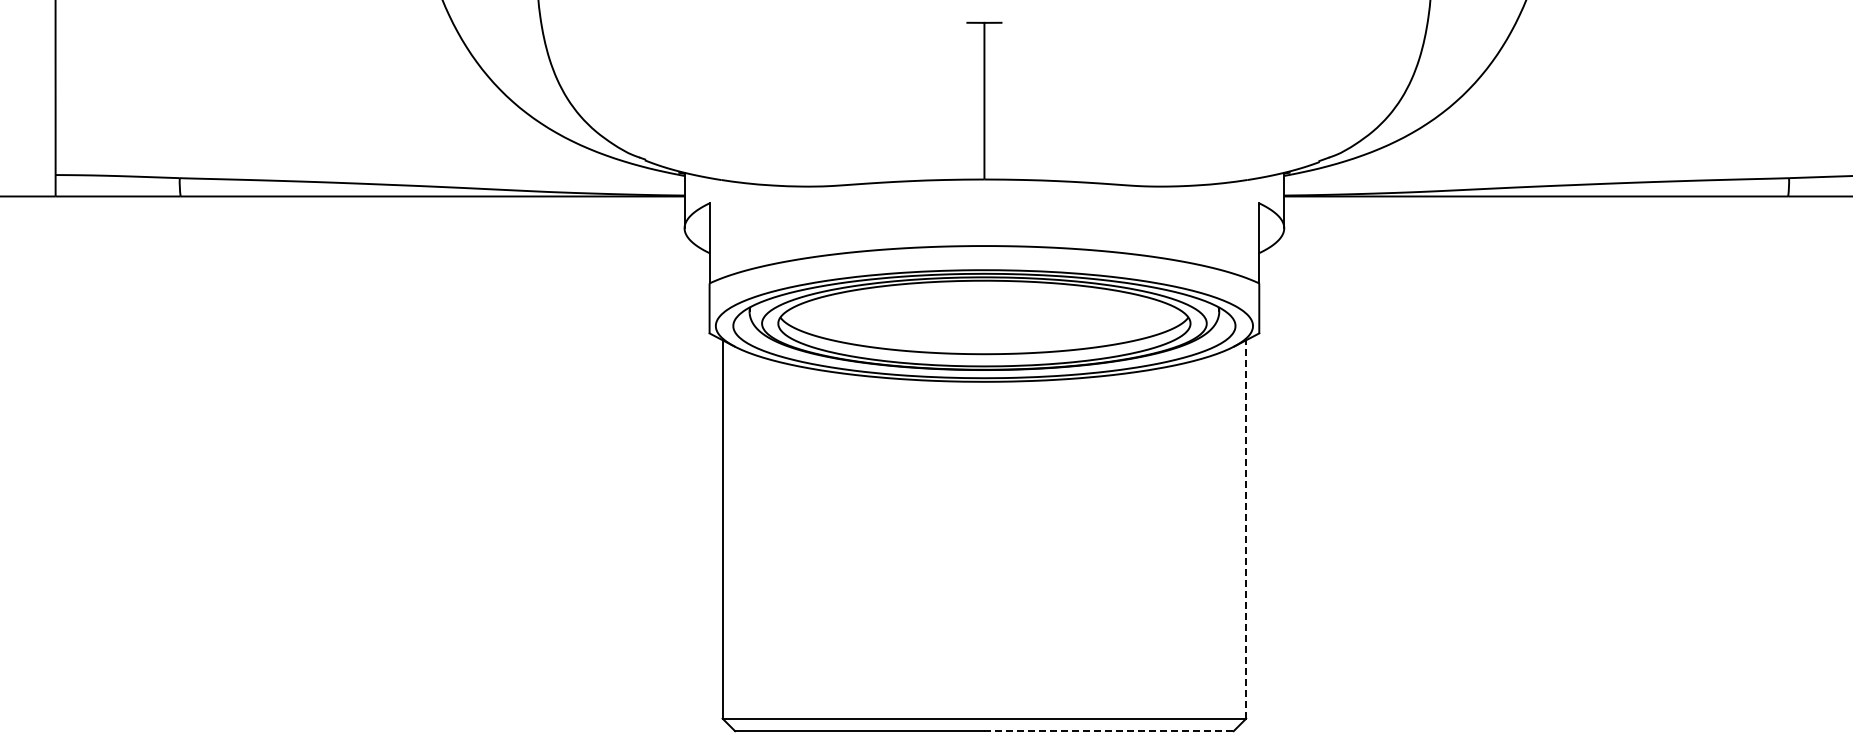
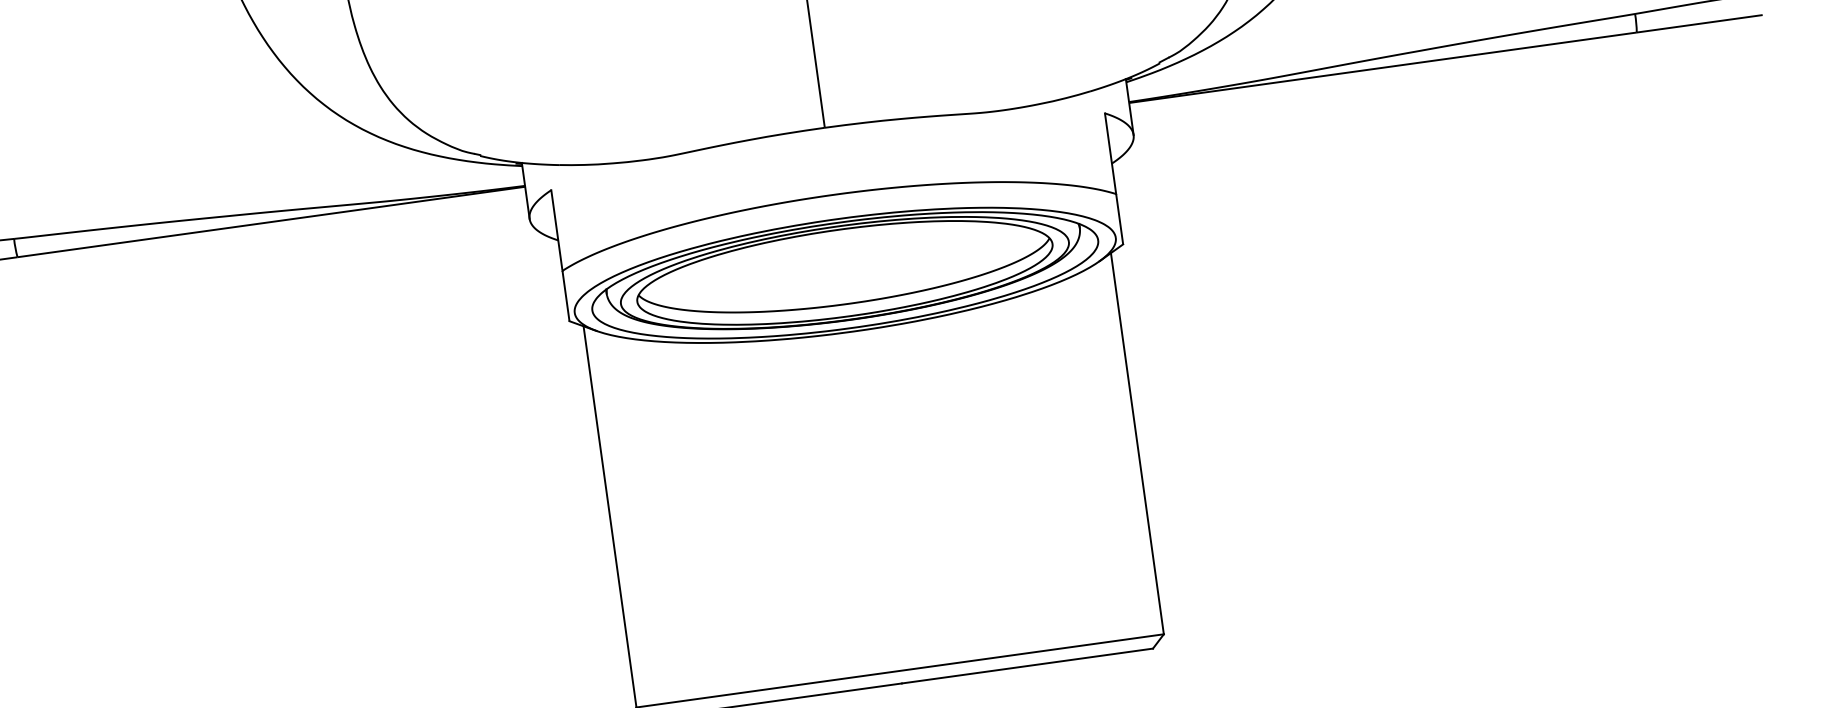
line: (1246, 528) -> (1137, 442), dashed -> solid
line: (1109, 731) -> (1027, 666), dashed -> solid

